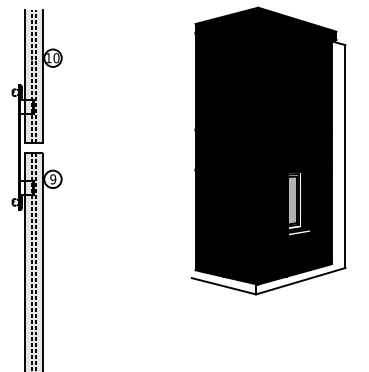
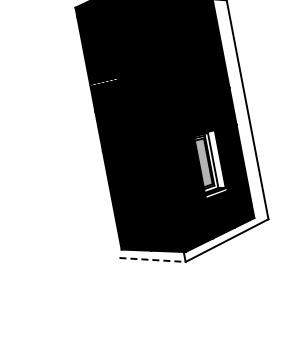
fill: (305, 199) -> (216, 159), removed
line: (224, 286) -> (153, 260), solid -> dashed

